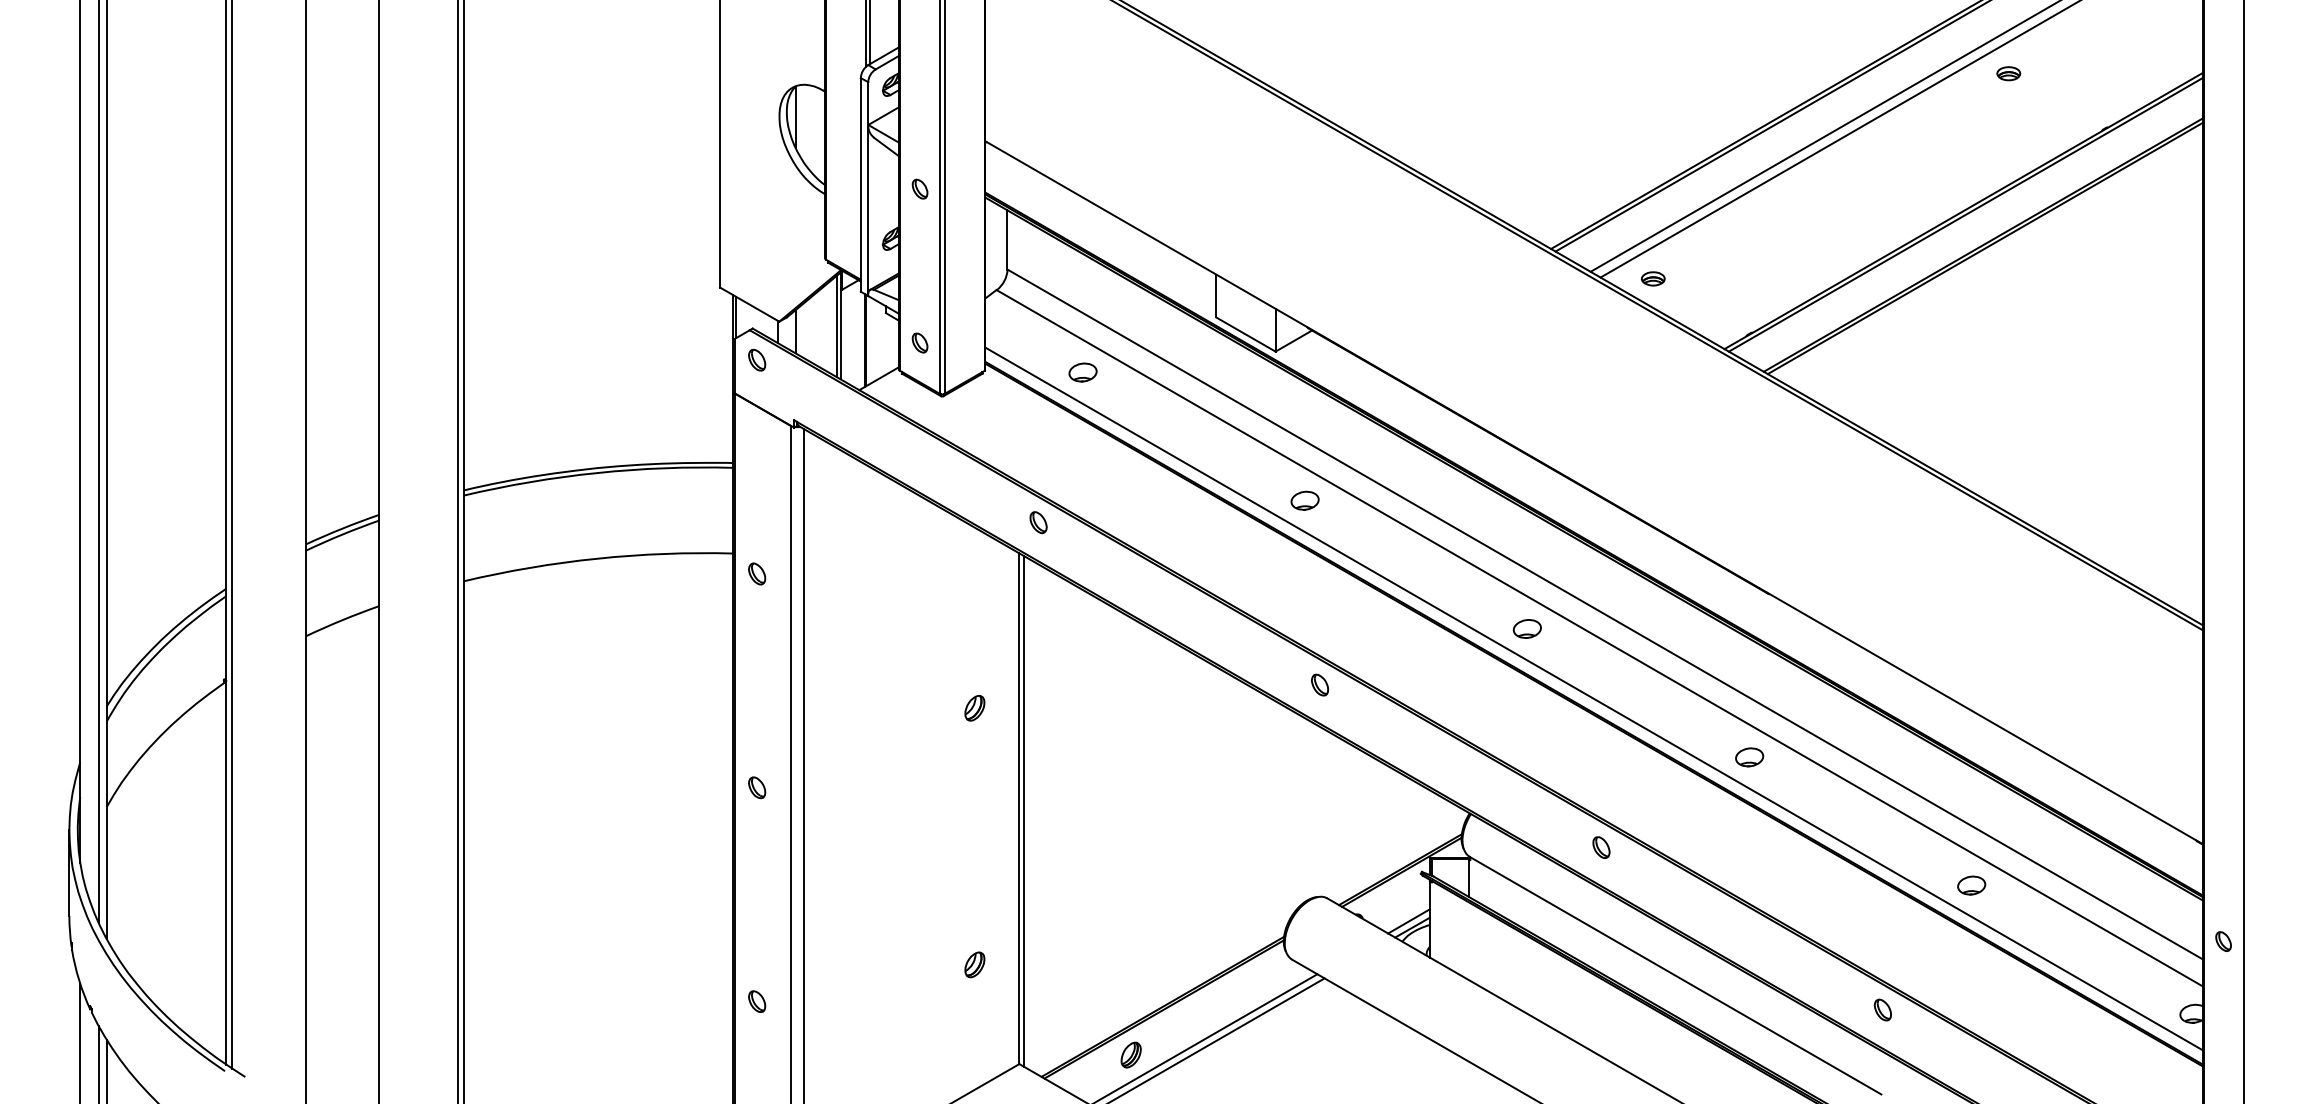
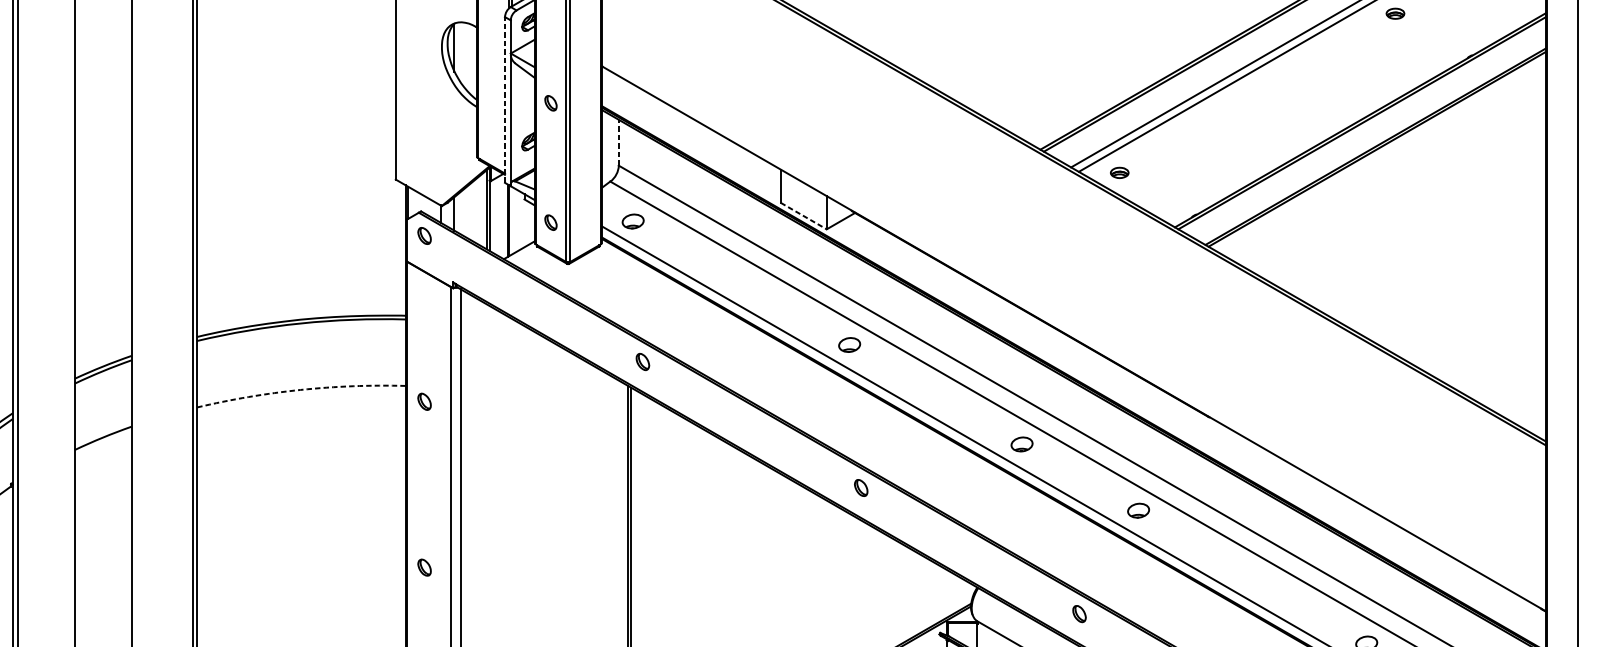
line: (860, 184) -> (504, 99), solid -> dashed
line: (1007, 239) -> (618, 142), solid -> dashed
line: (1246, 334) -> (804, 216), solid -> dashed
part: (1082, 372) -> (632, 221), moved
arc: (597, 558) -> (300, 389), solid -> dashed
part: (974, 707) -> (593, 505), removed
part: (1749, 757) -> (1138, 510), moved

